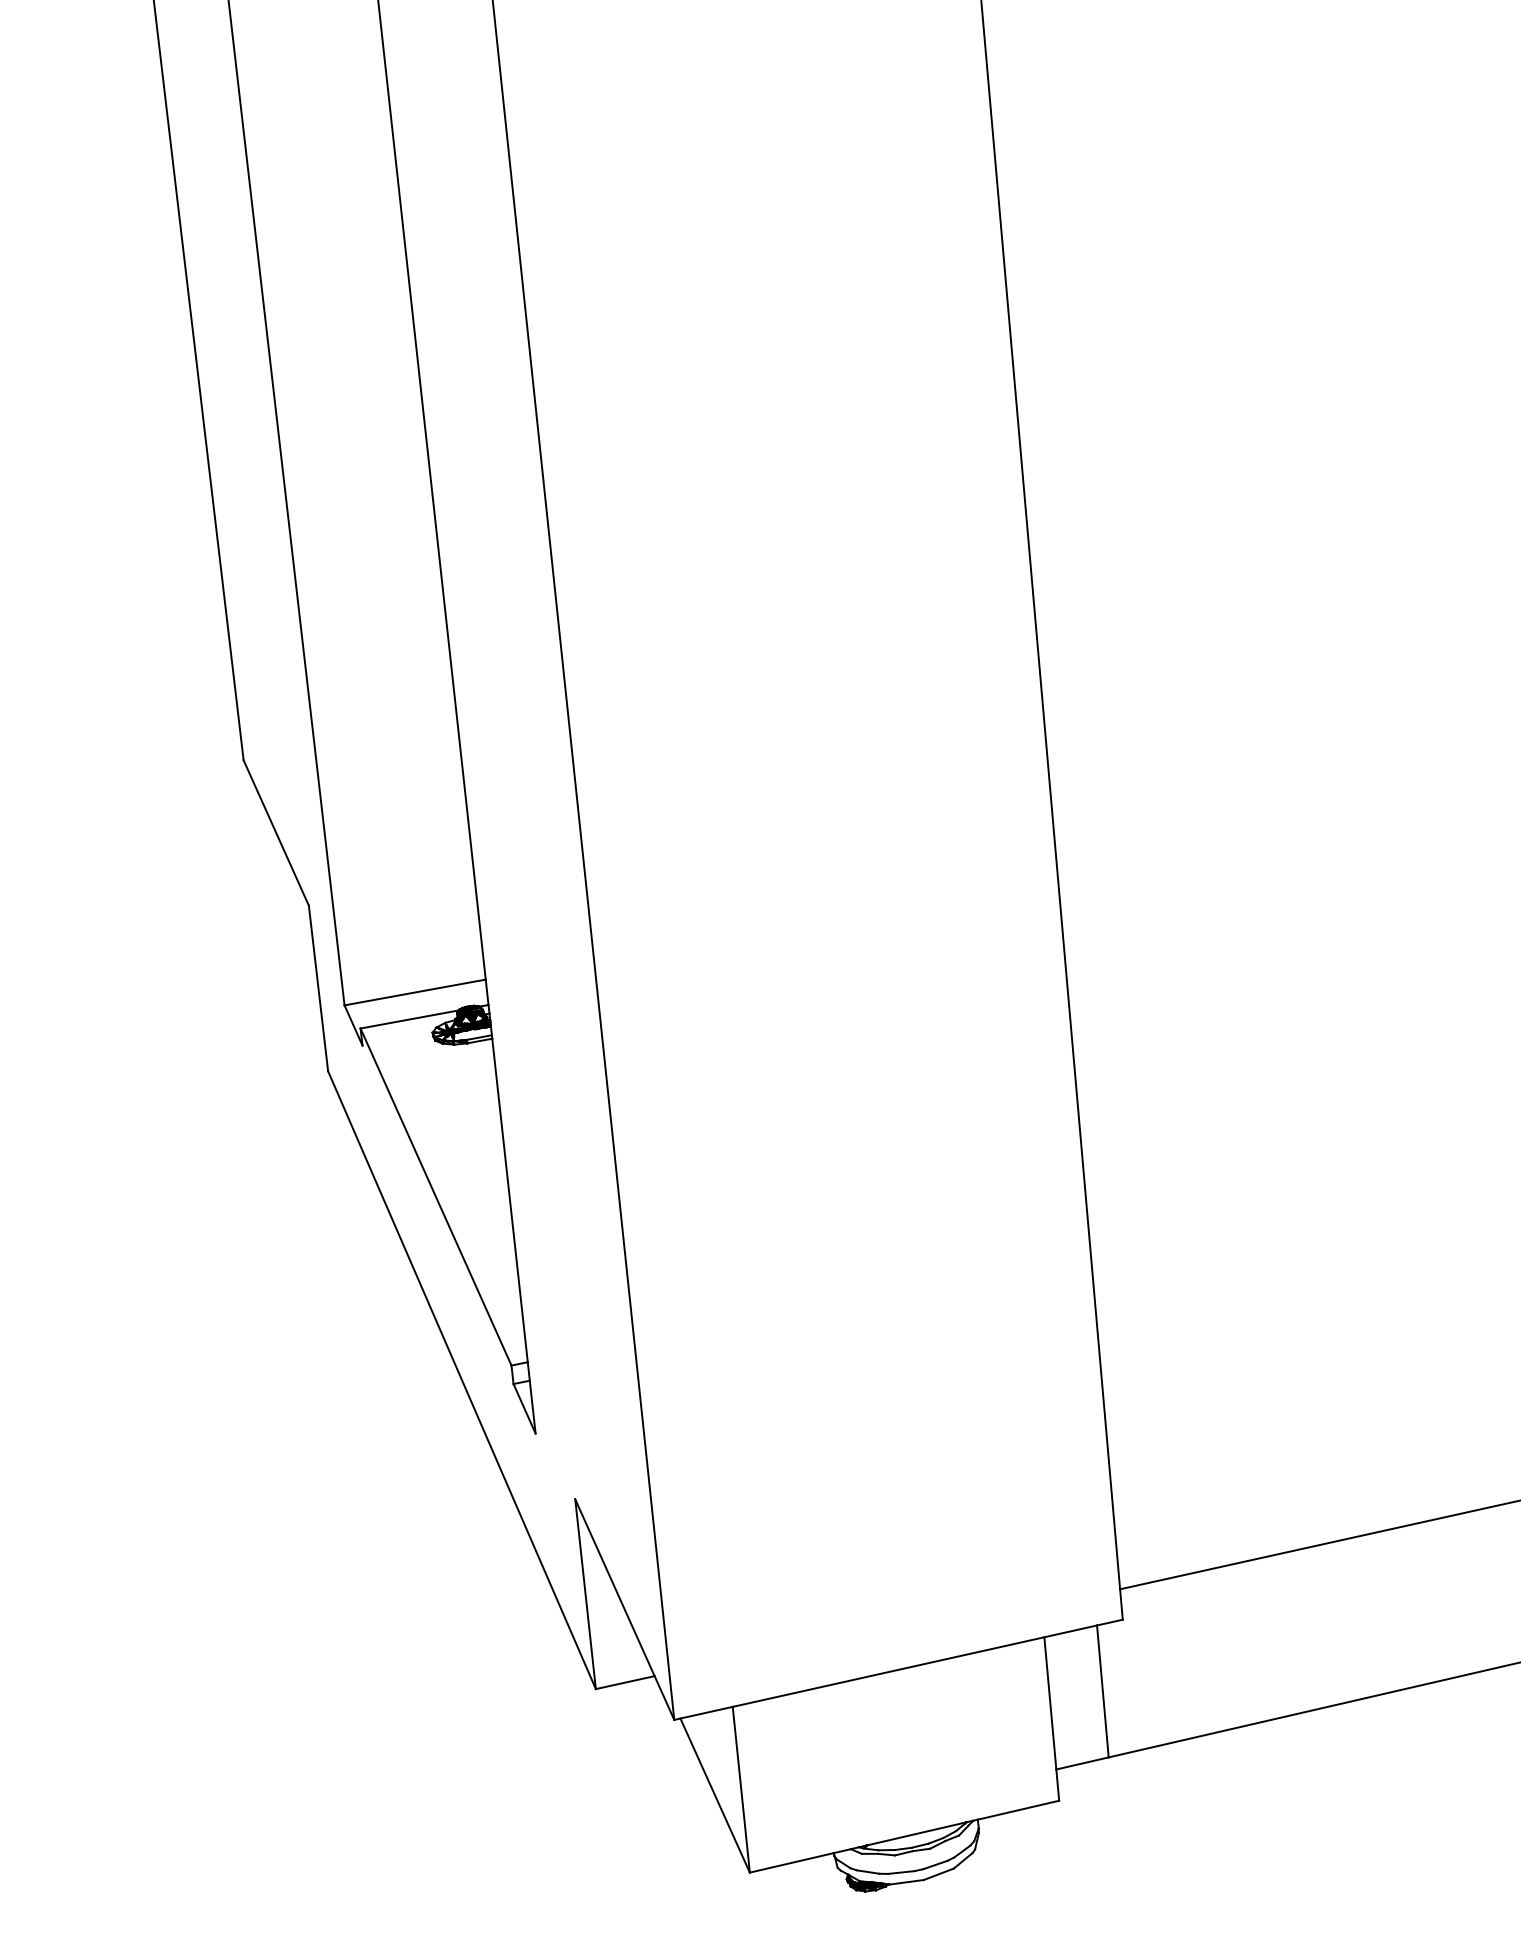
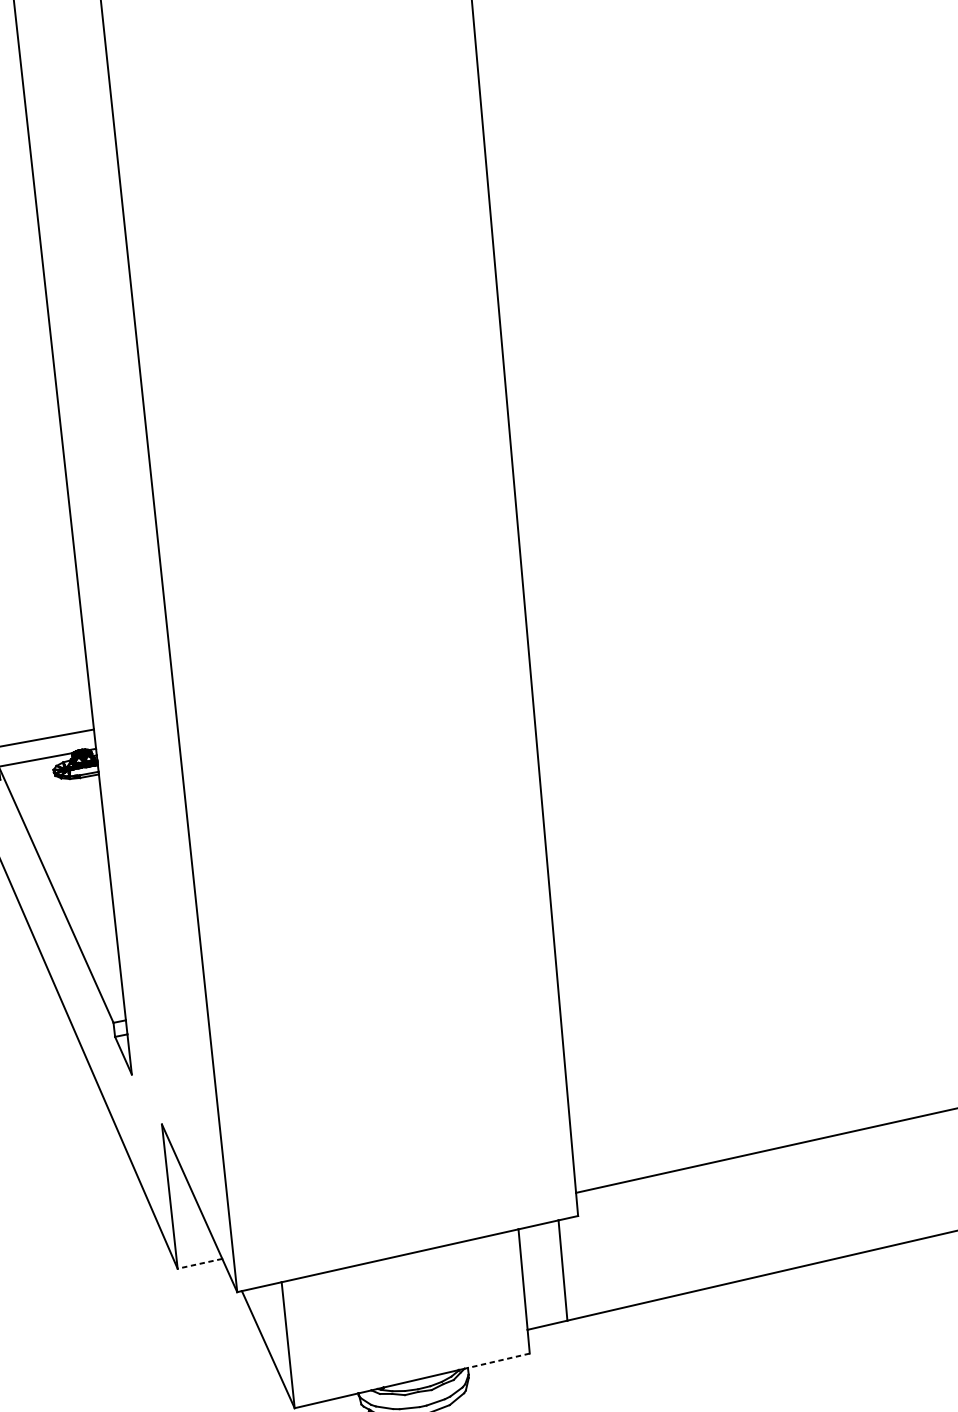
line: (624, 1682) -> (199, 1263), solid -> dashed
line: (1018, 1810) -> (498, 1360), solid -> dashed

